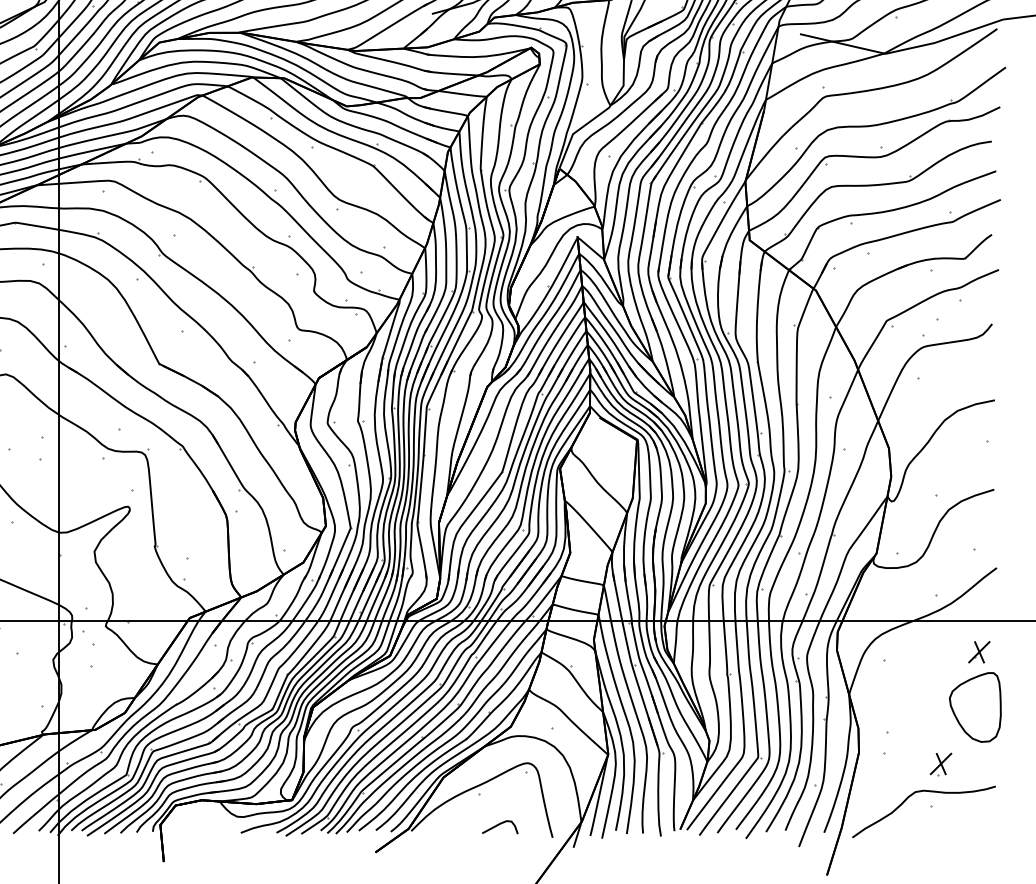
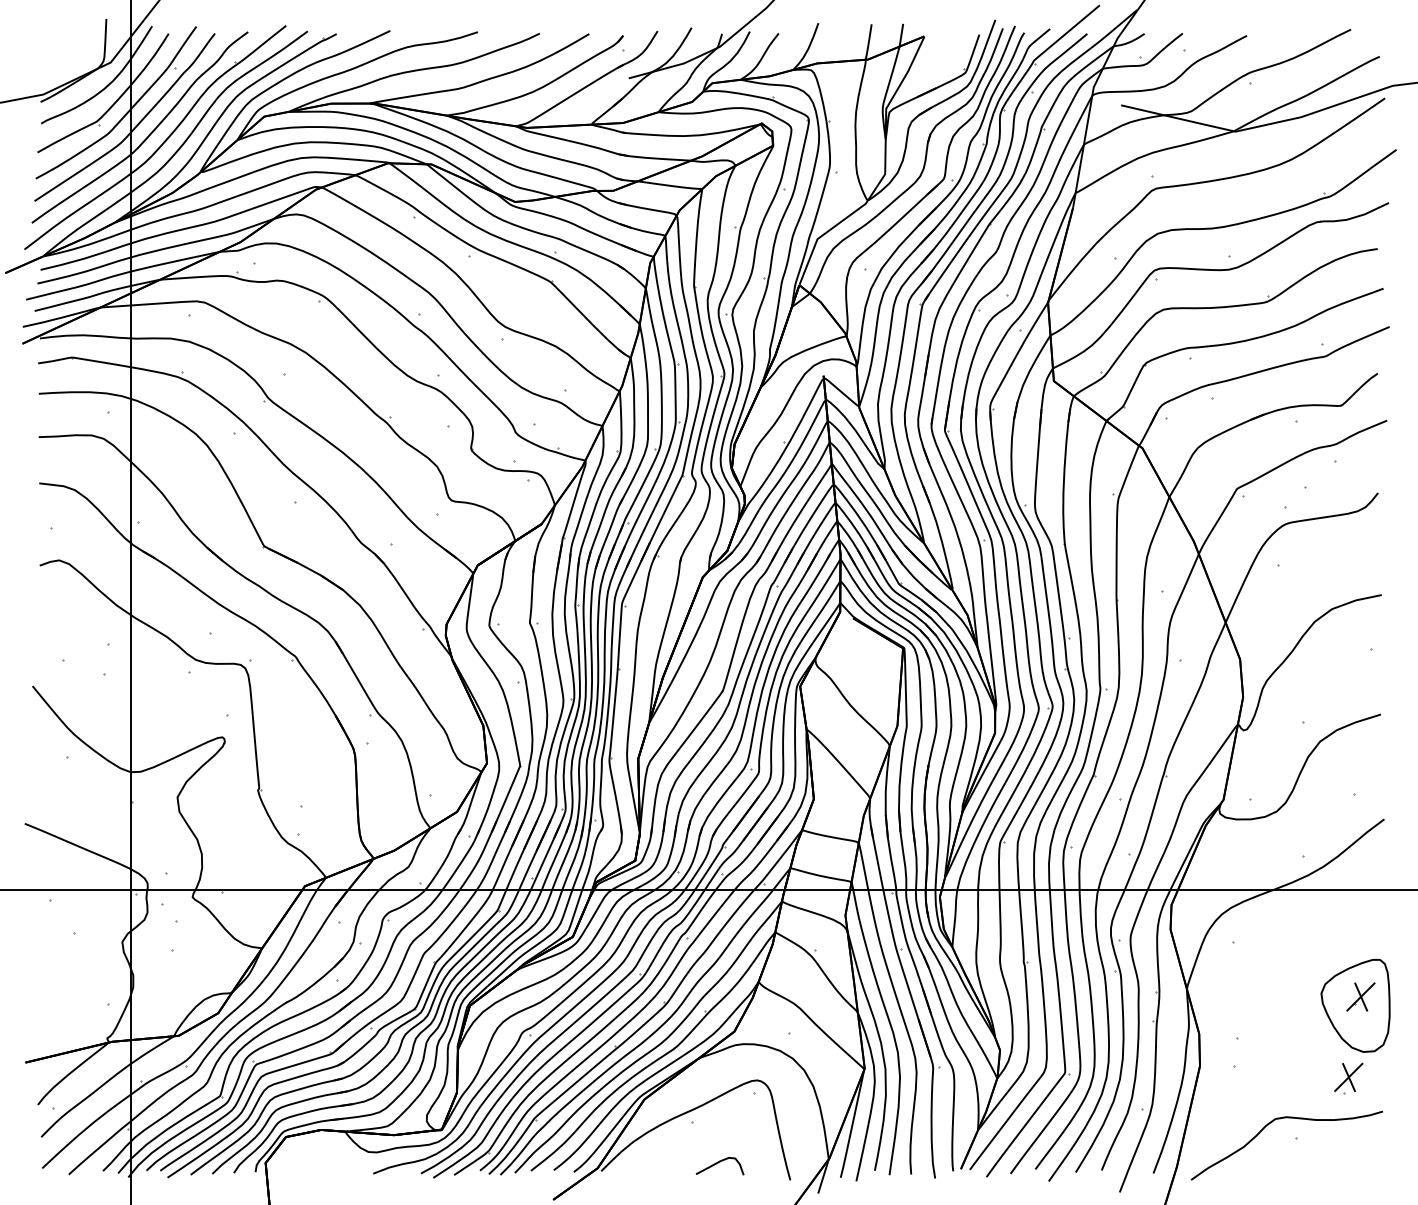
part: (979, 651) -> (1360, 996), moved
part: (940, 764) -> (1348, 1078), moved

